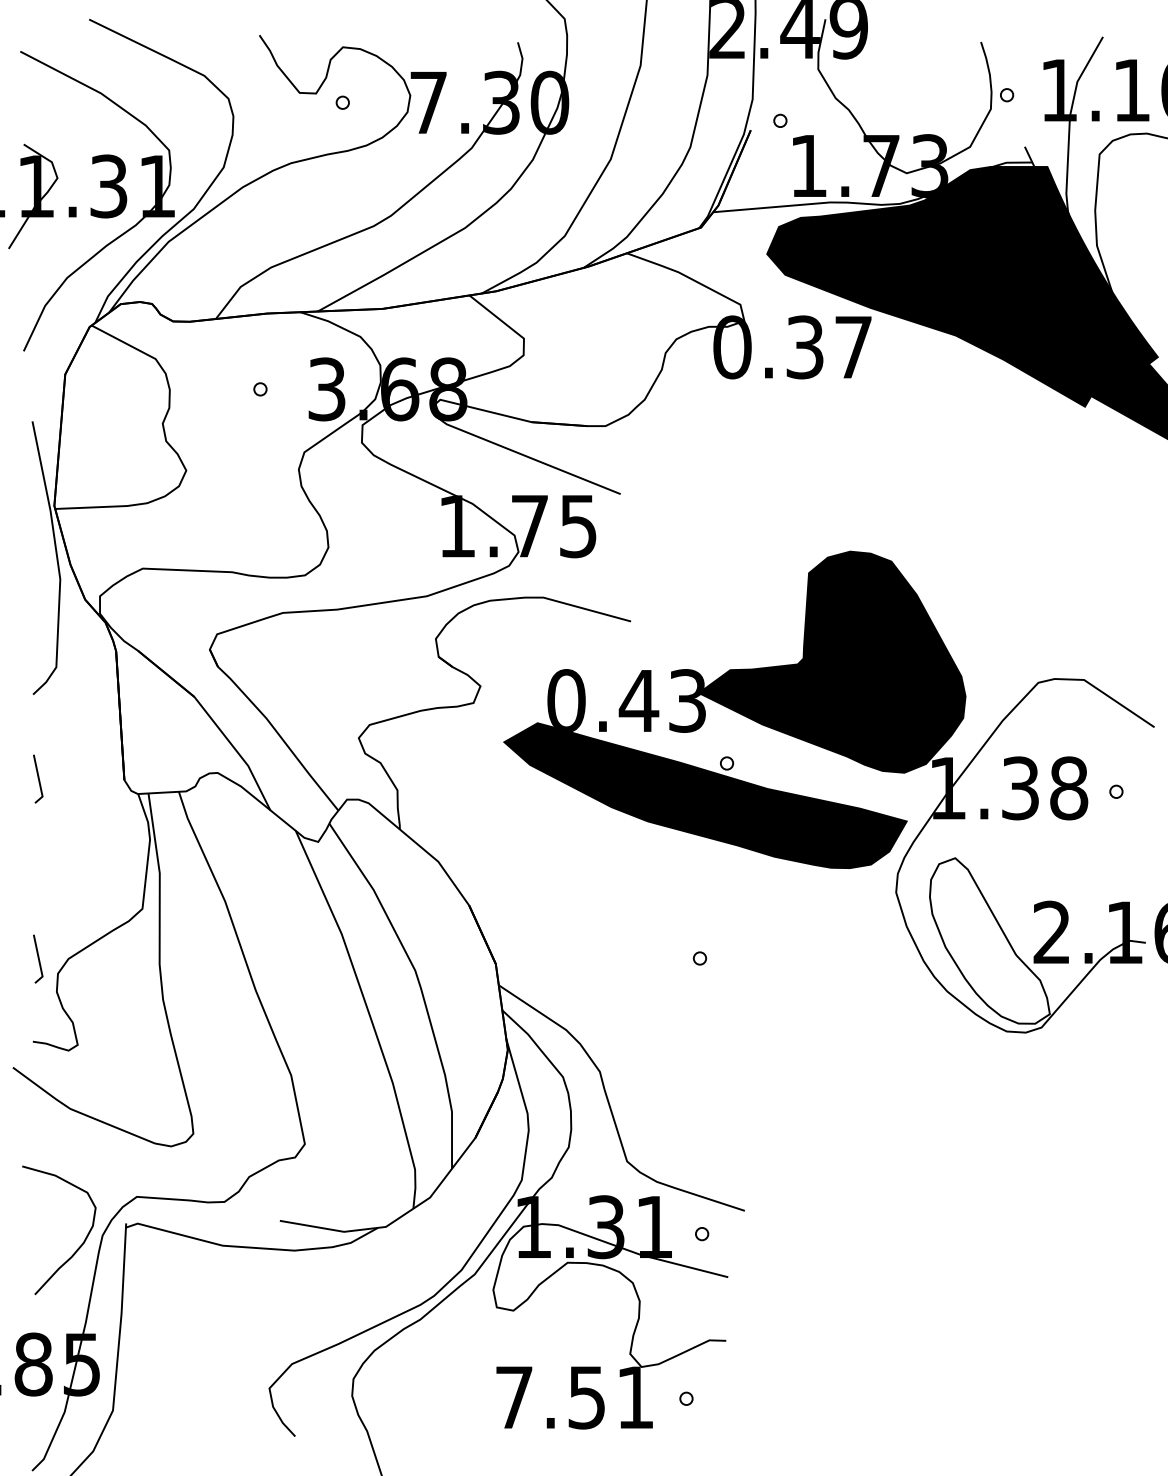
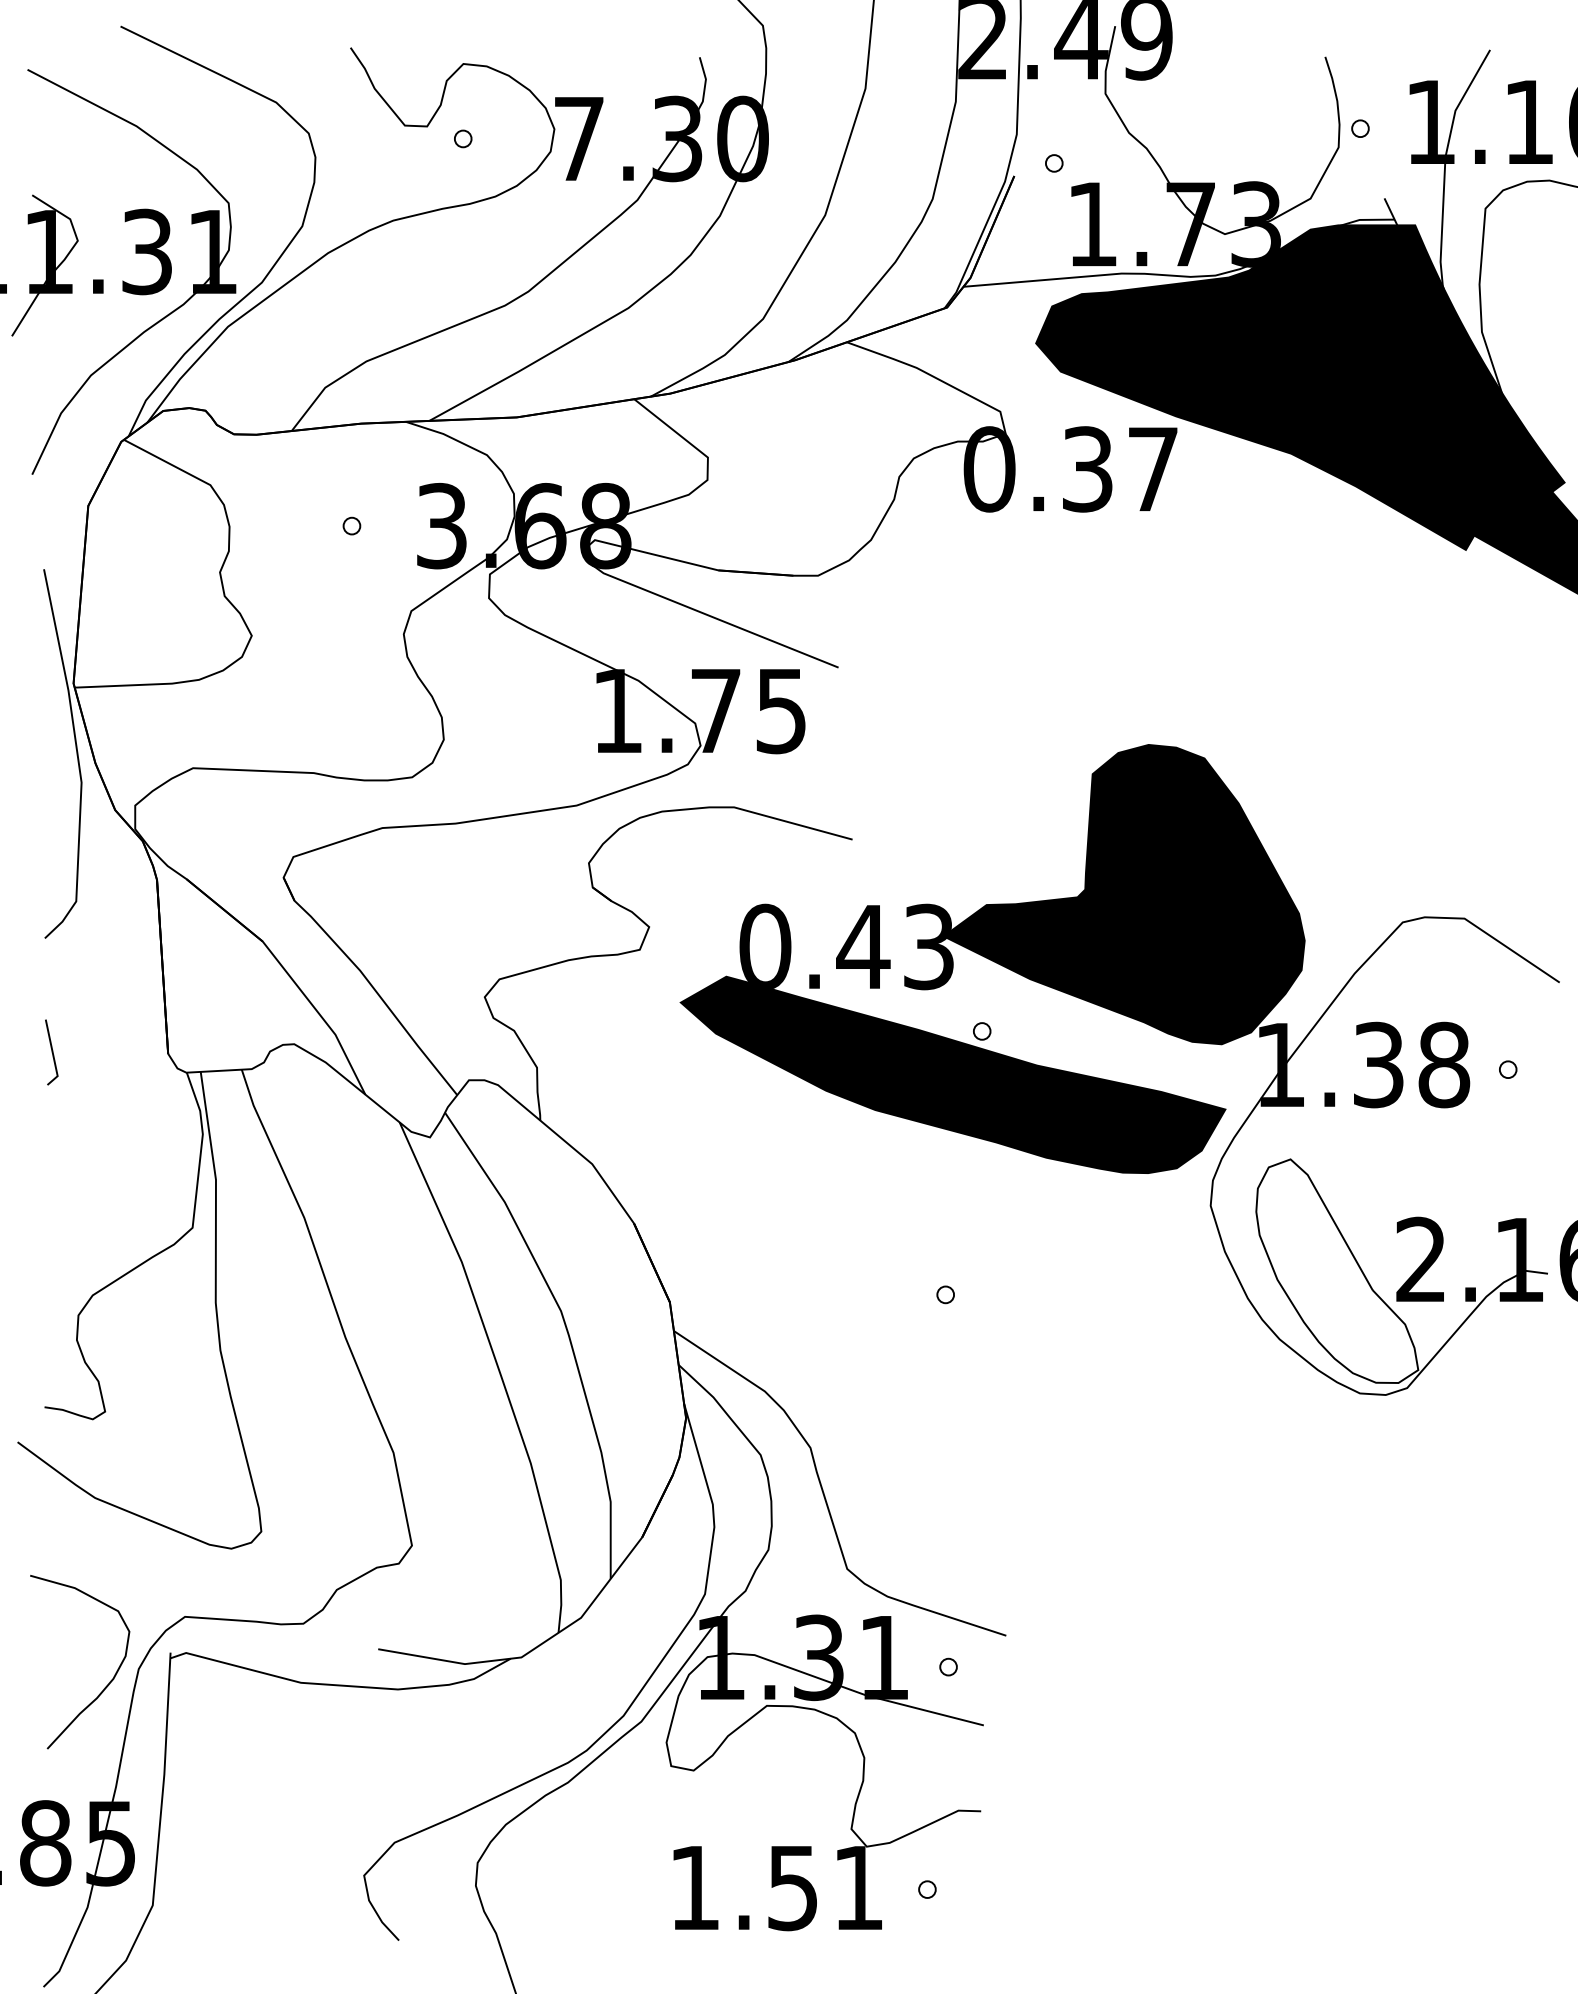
line: (38, 958) -> (52, 1294), removed
text: (514, 1397) -> (695, 1887), 7.51 -> 1.51

